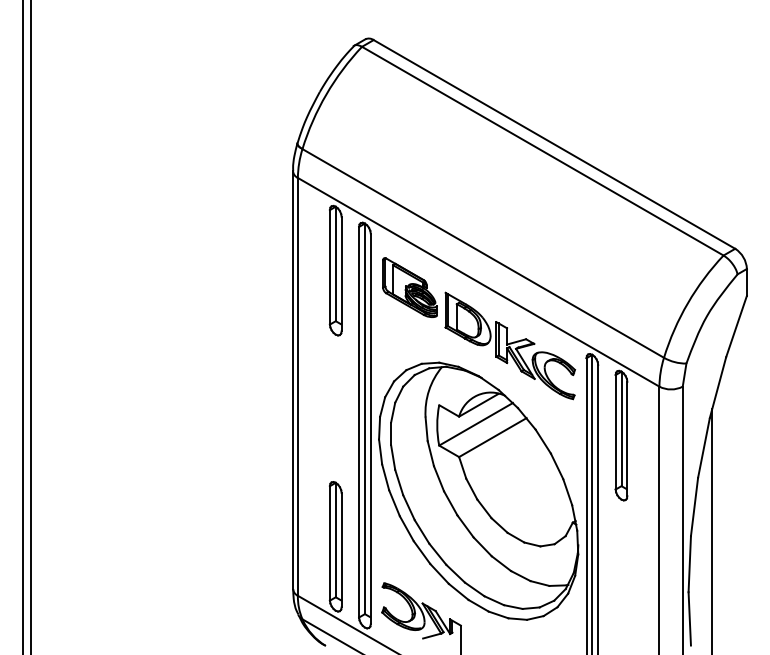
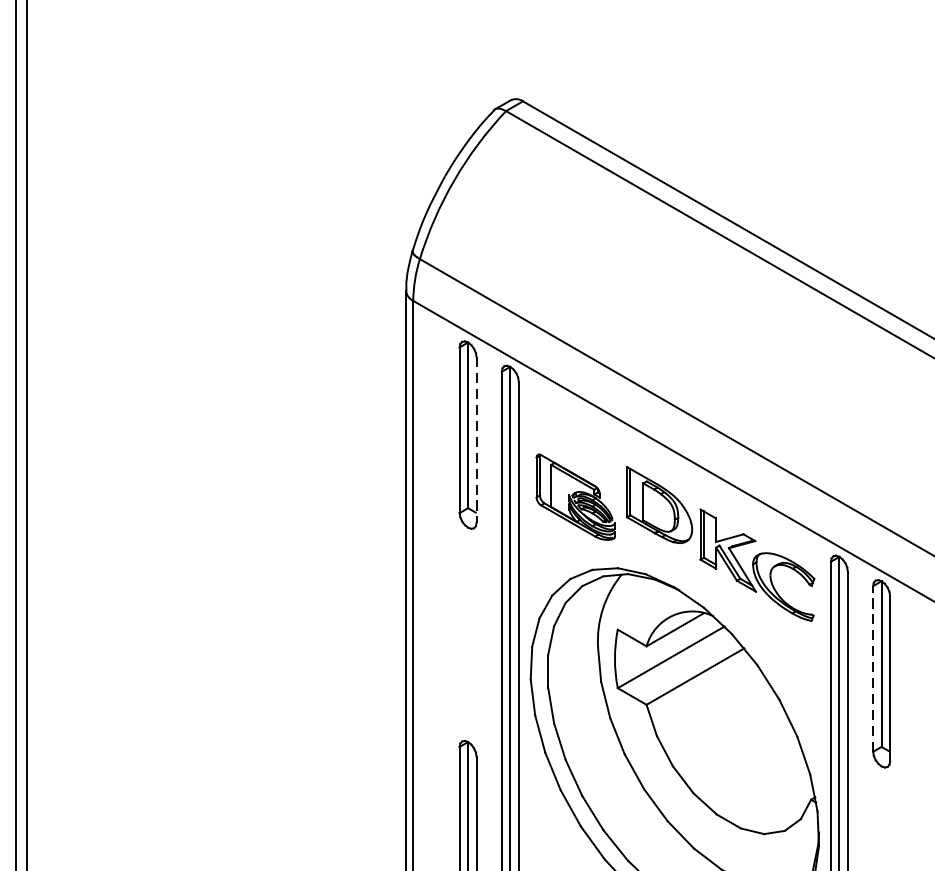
line: (341, 274) -> (476, 440), solid -> dashed
part: (409, 287) -> (574, 497), moved
line: (615, 431) -> (872, 667), solid -> dashed

